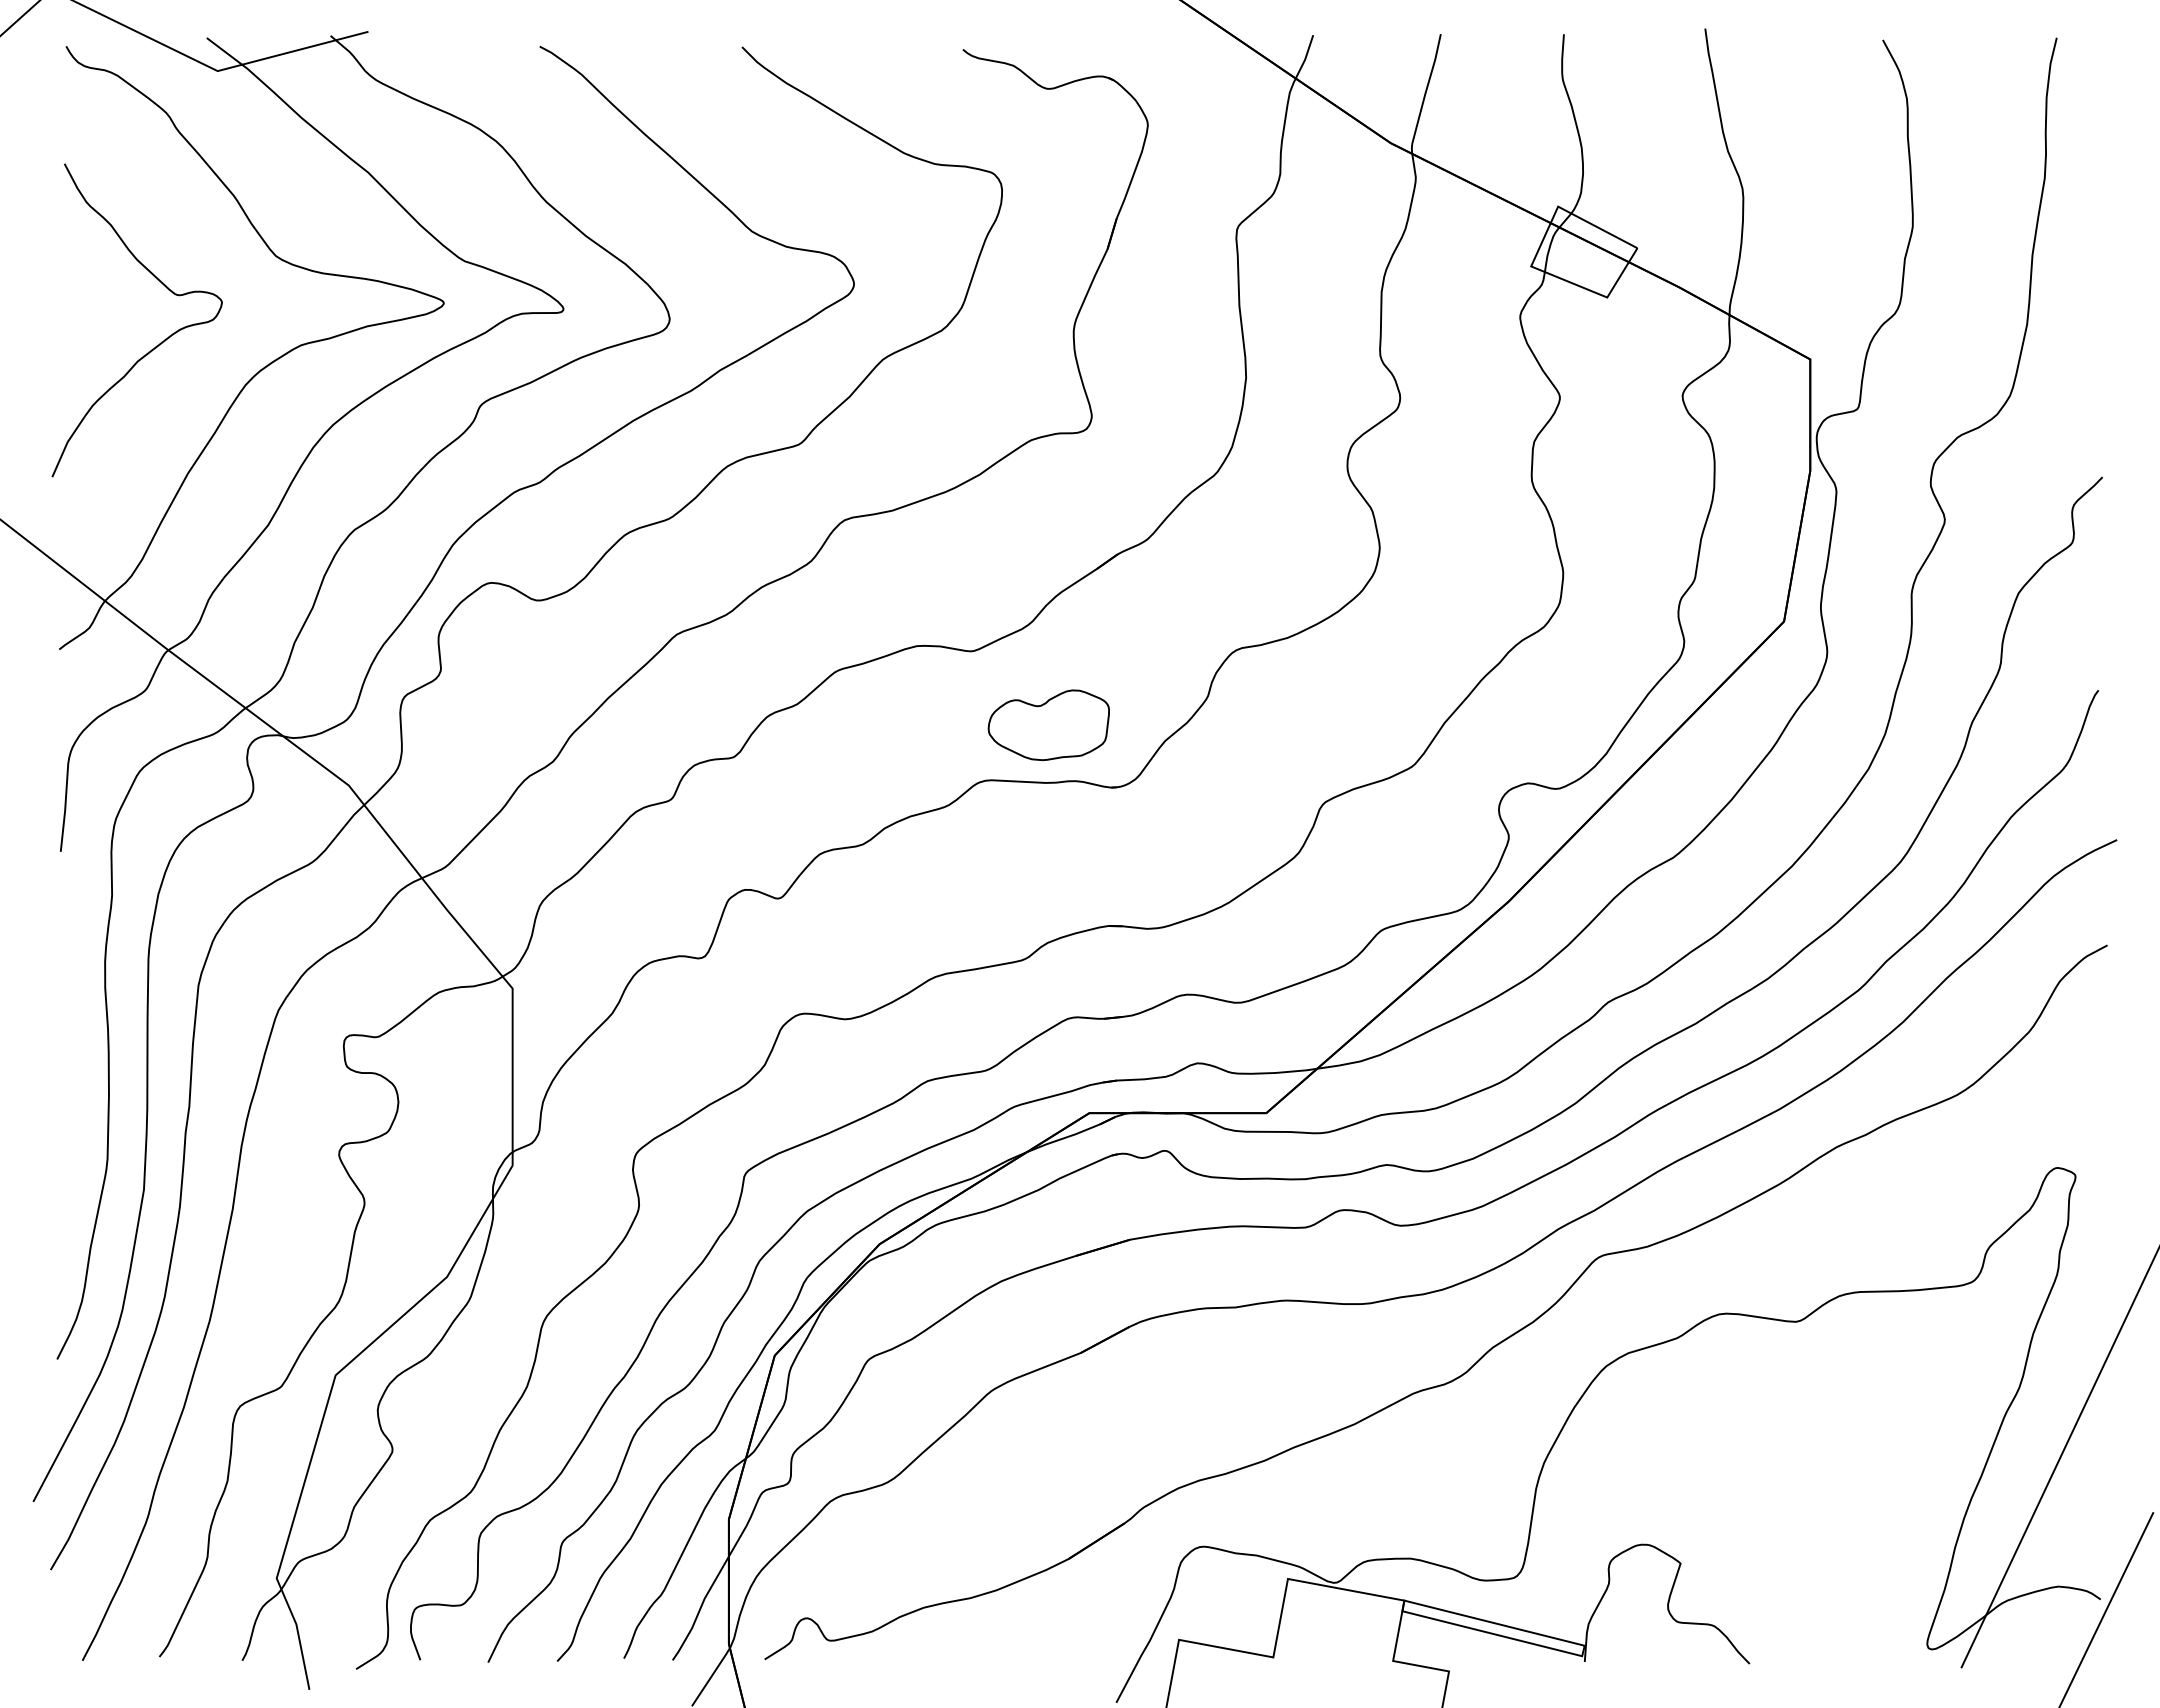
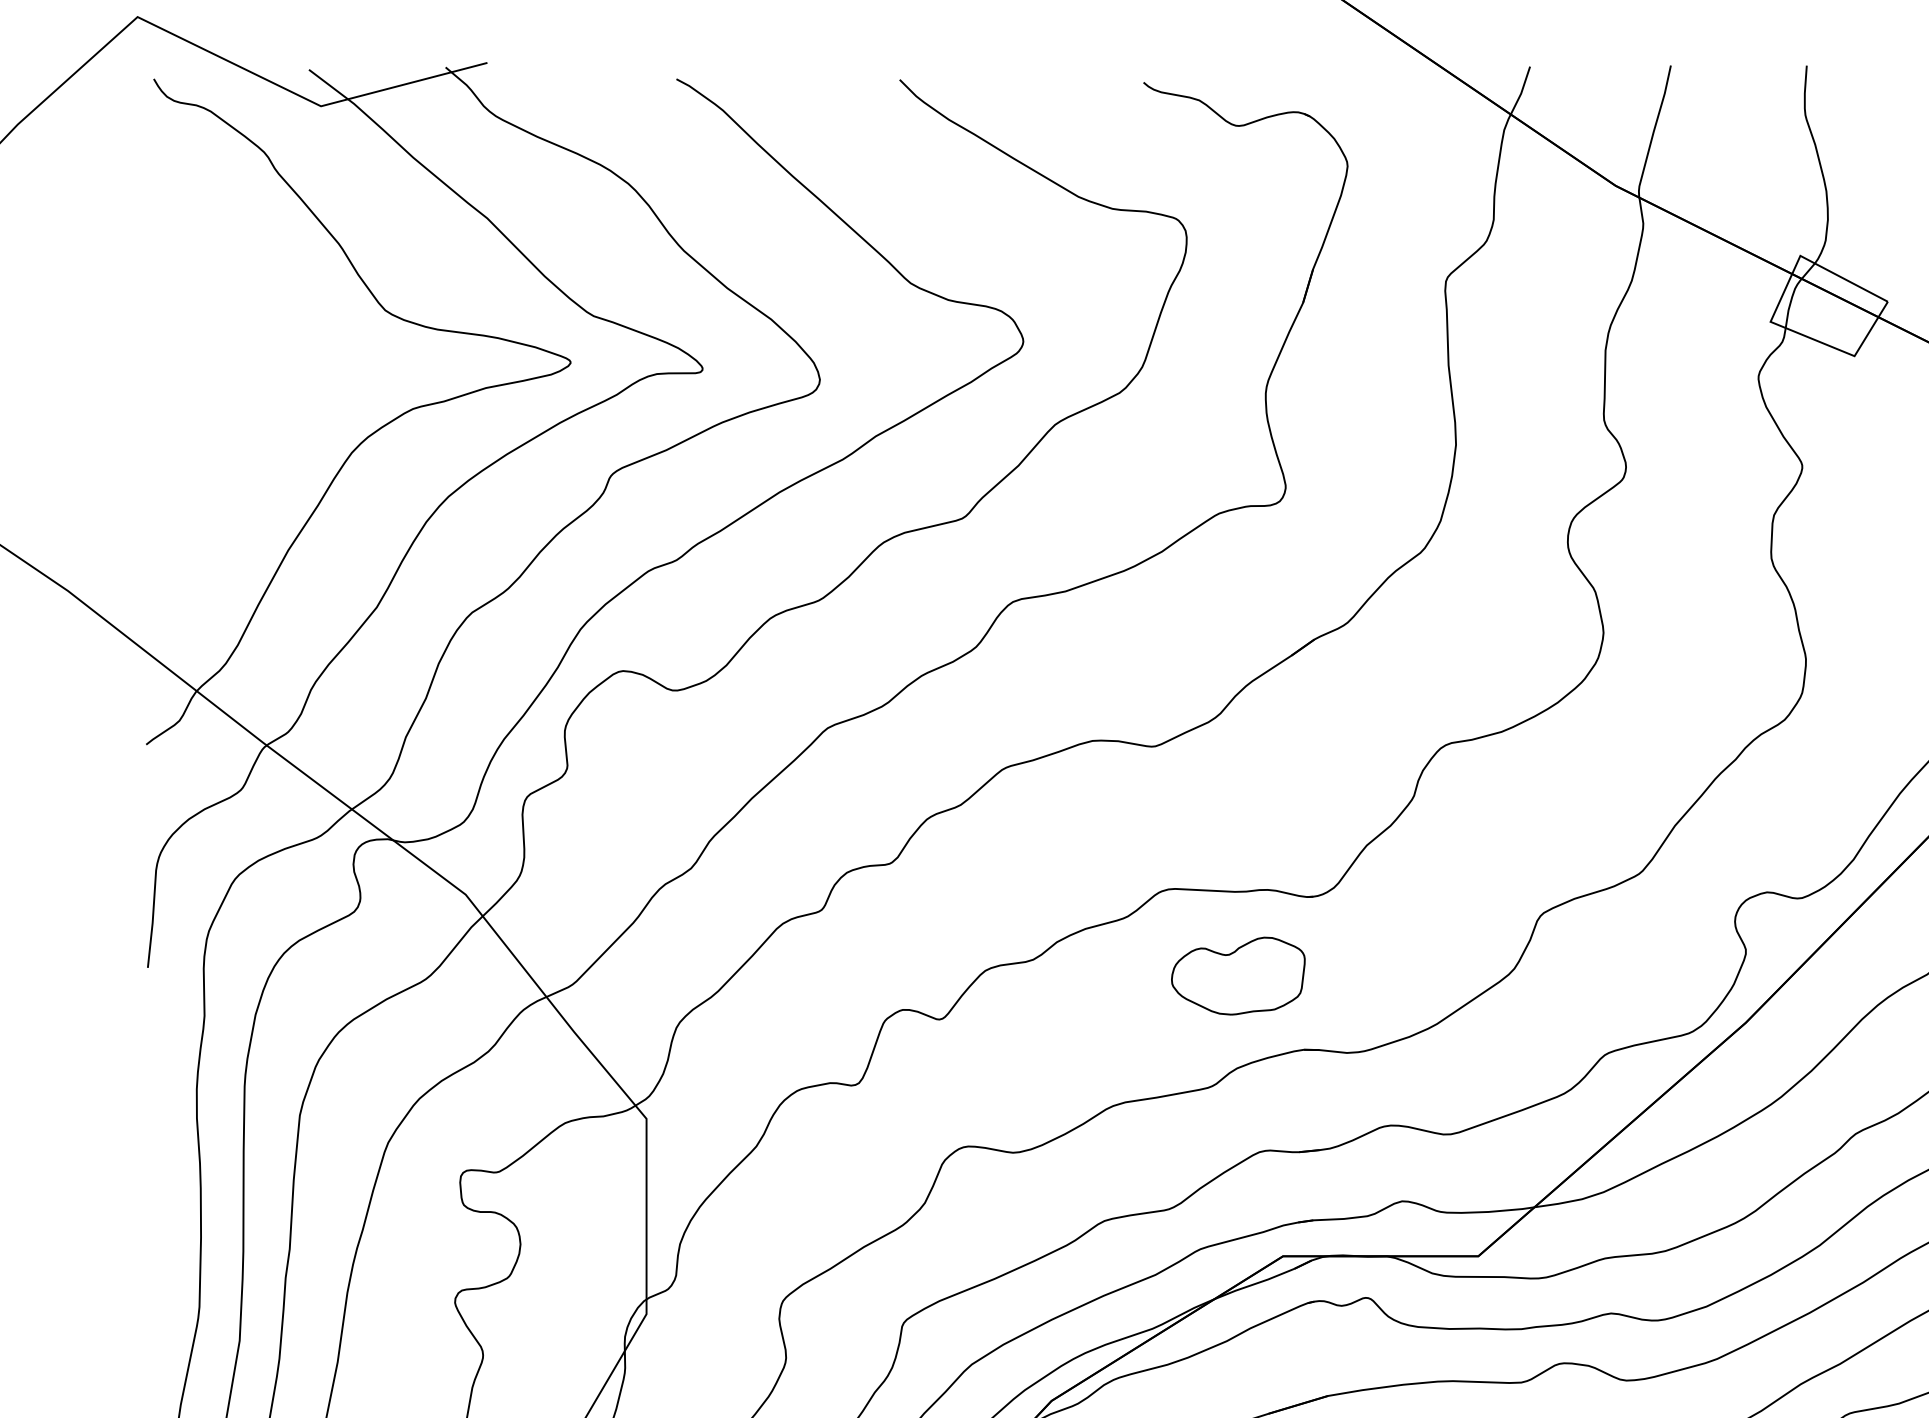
curve: (156, 345) -> (253, 409), removed
part: (1048, 725) -> (1237, 976), moved

